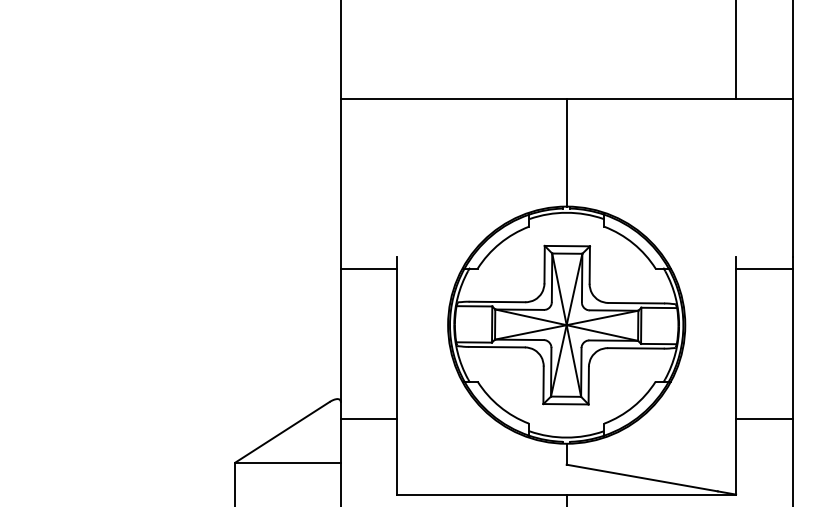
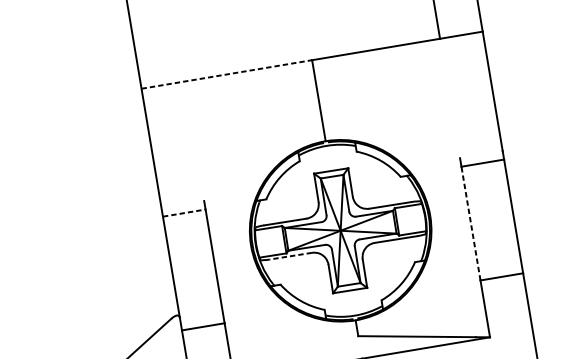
line: (453, 99) -> (226, 74), solid -> dashed
line: (369, 268) -> (184, 212), solid -> dashed
line: (736, 343) -> (471, 223), solid -> dashed
line: (497, 347) -> (291, 256), solid -> dashed

